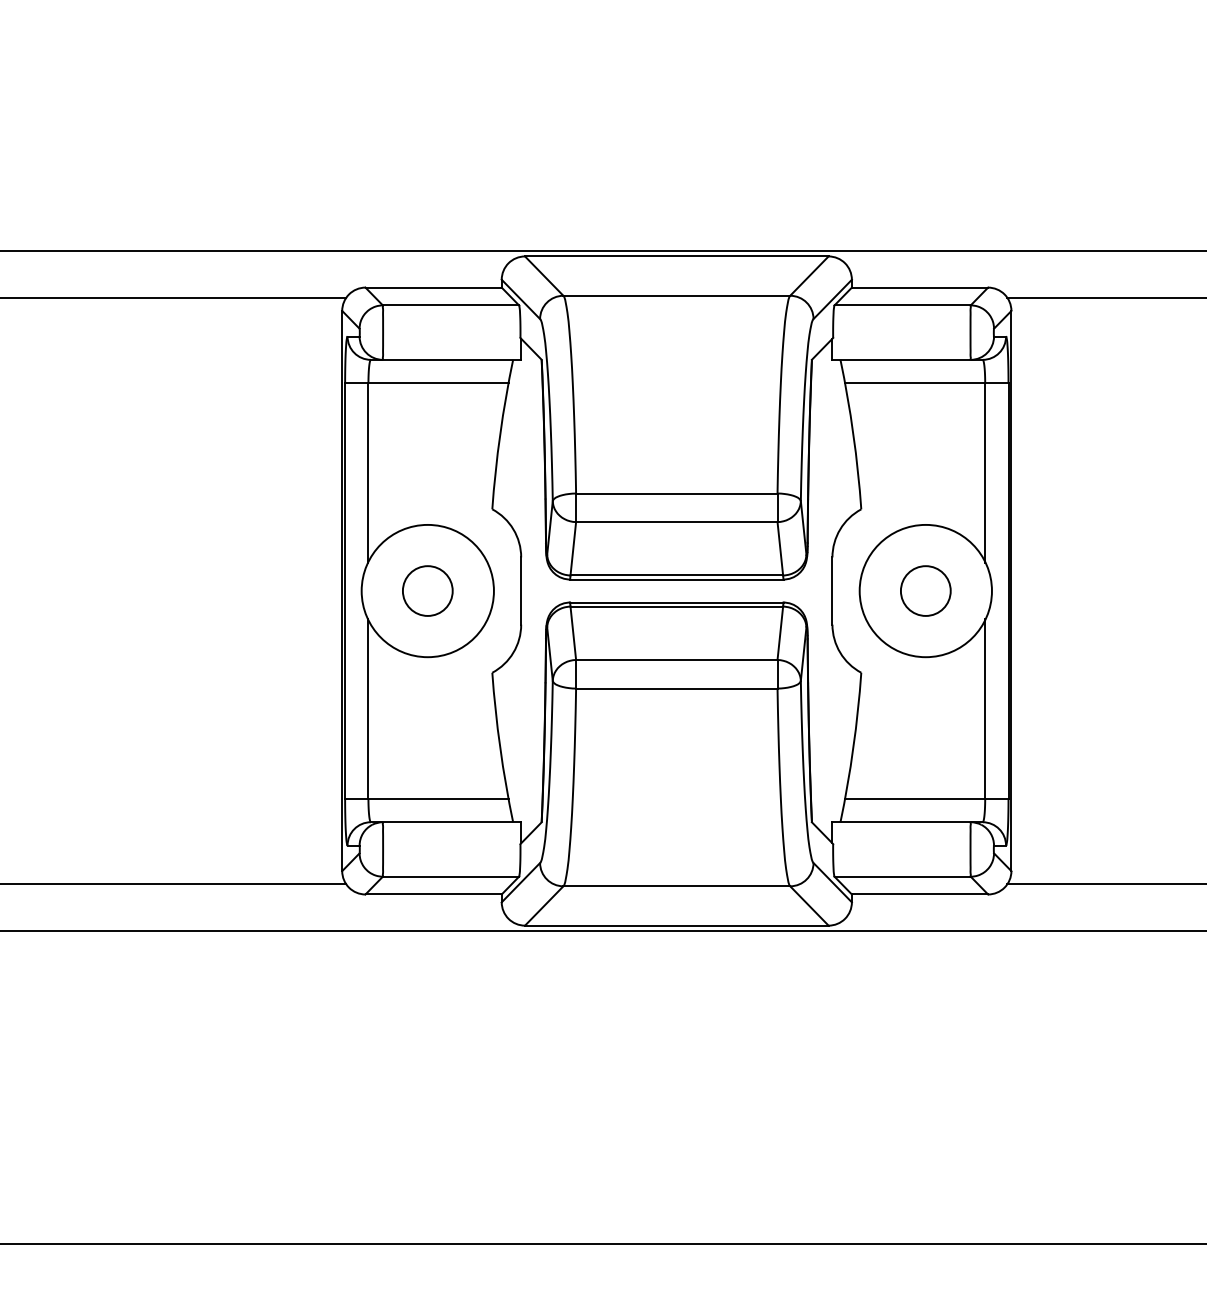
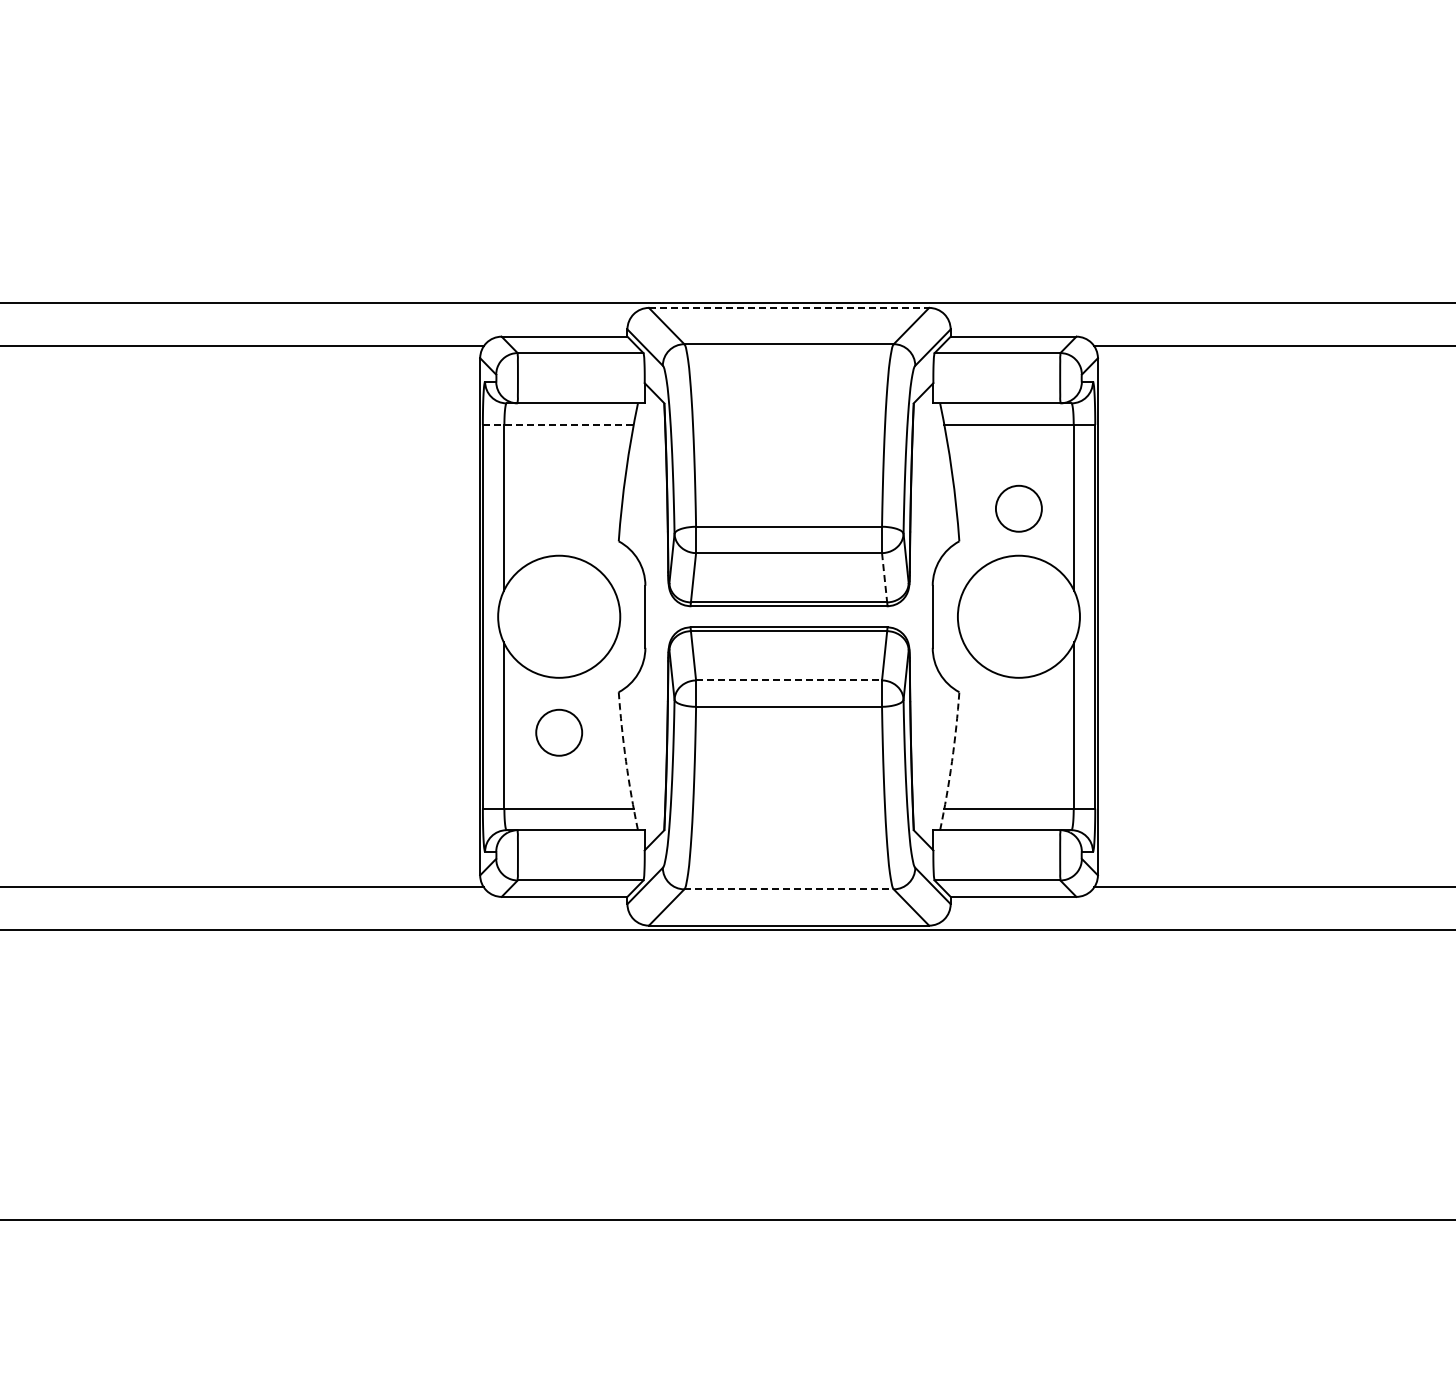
line: (677, 255) -> (789, 307), solid -> dashed
line: (427, 382) -> (558, 424), solid -> dashed
line: (780, 548) -> (884, 577), solid -> dashed
circle: (428, 590) -> (559, 732), moved
circle: (925, 590) -> (1018, 508), moved
line: (677, 660) -> (789, 680), solid -> dashed
arc: (500, 747) -> (626, 761), solid -> dashed
arc: (853, 747) -> (952, 761), solid -> dashed
line: (677, 886) -> (789, 889), solid -> dashed

